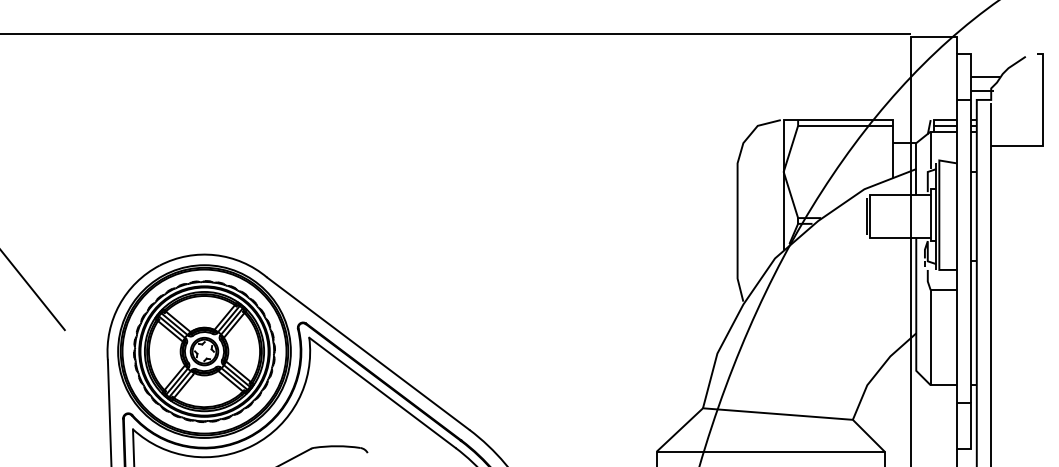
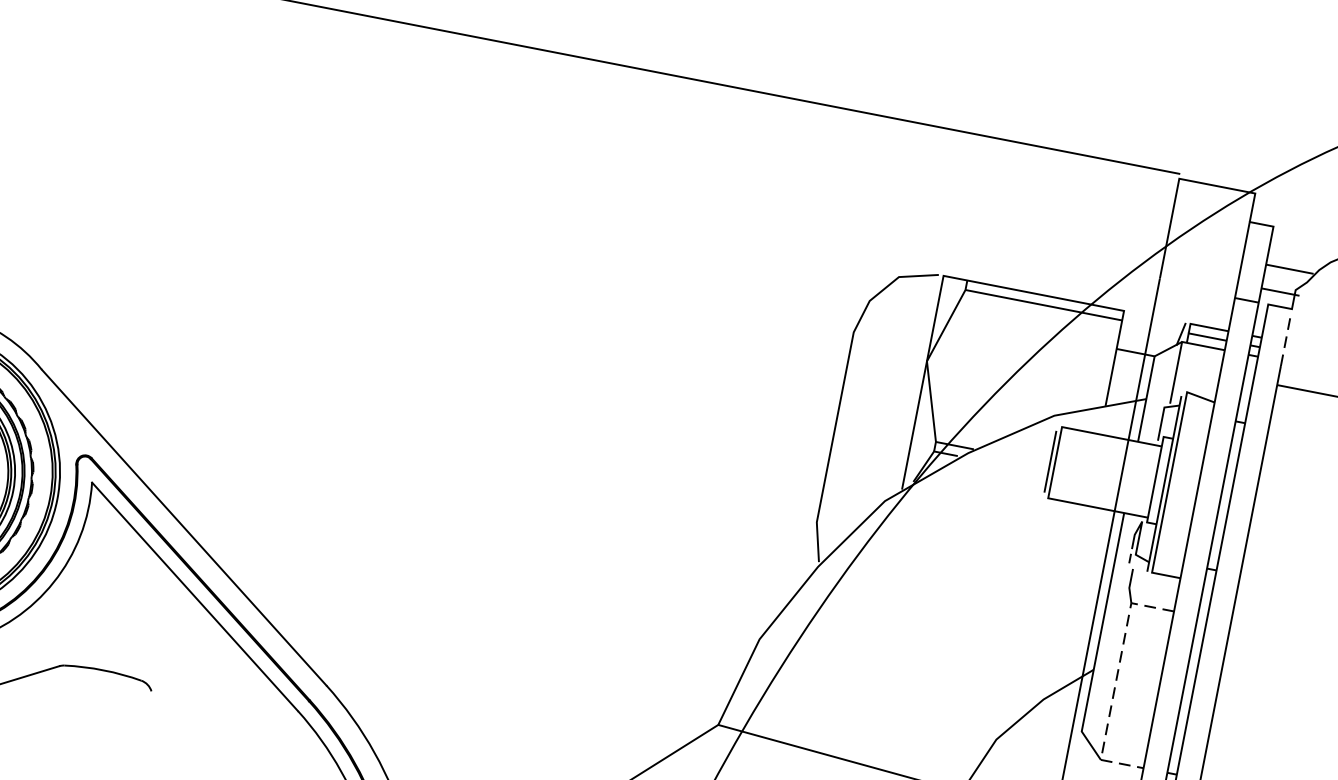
line: (991, 118) -> (1286, 339), solid -> dashed
line: (930, 337) -> (1115, 681), solid -> dashed

